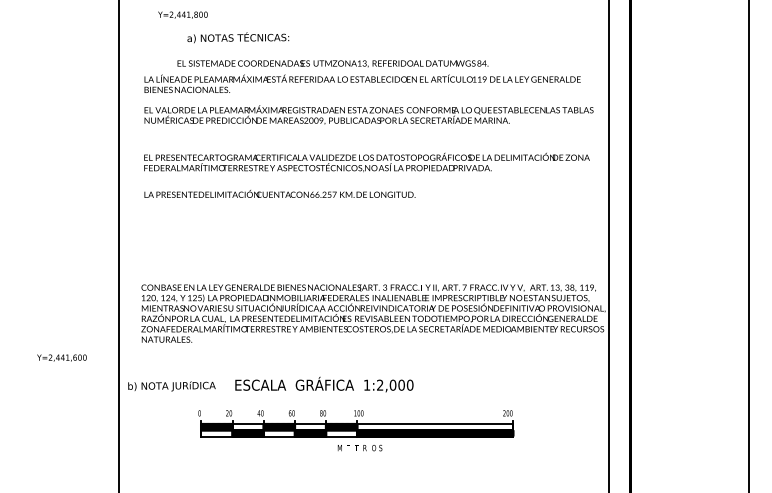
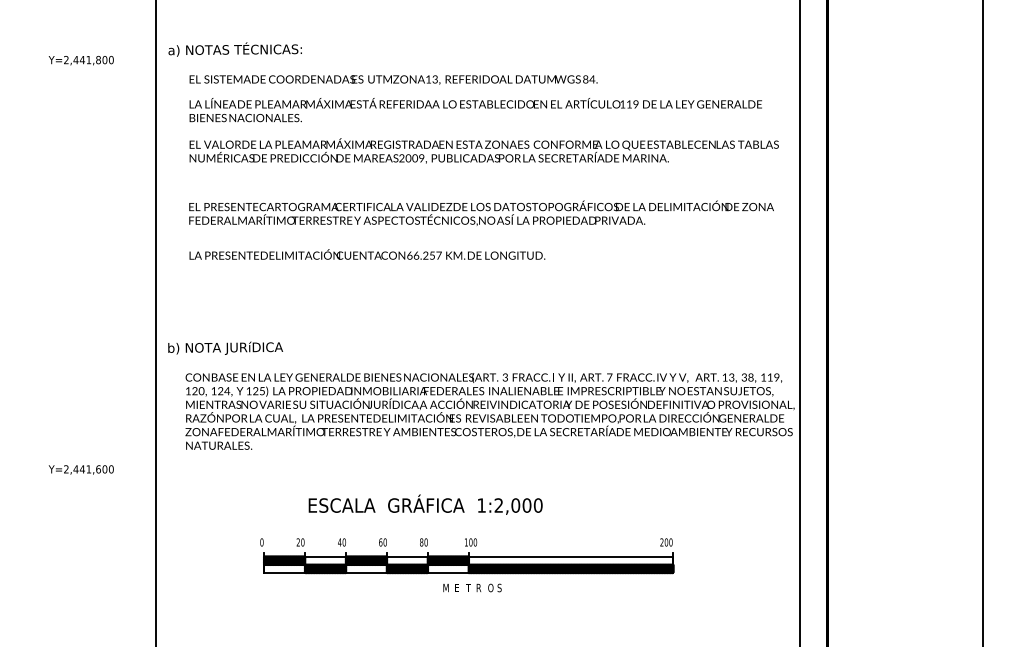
text: (182, 14) -> (80, 59), moved
text: (238, 37) -> (235, 49), moved
text: (332, 63) -> (392, 79), moved
text: (171, 386) -> (225, 348), moved

